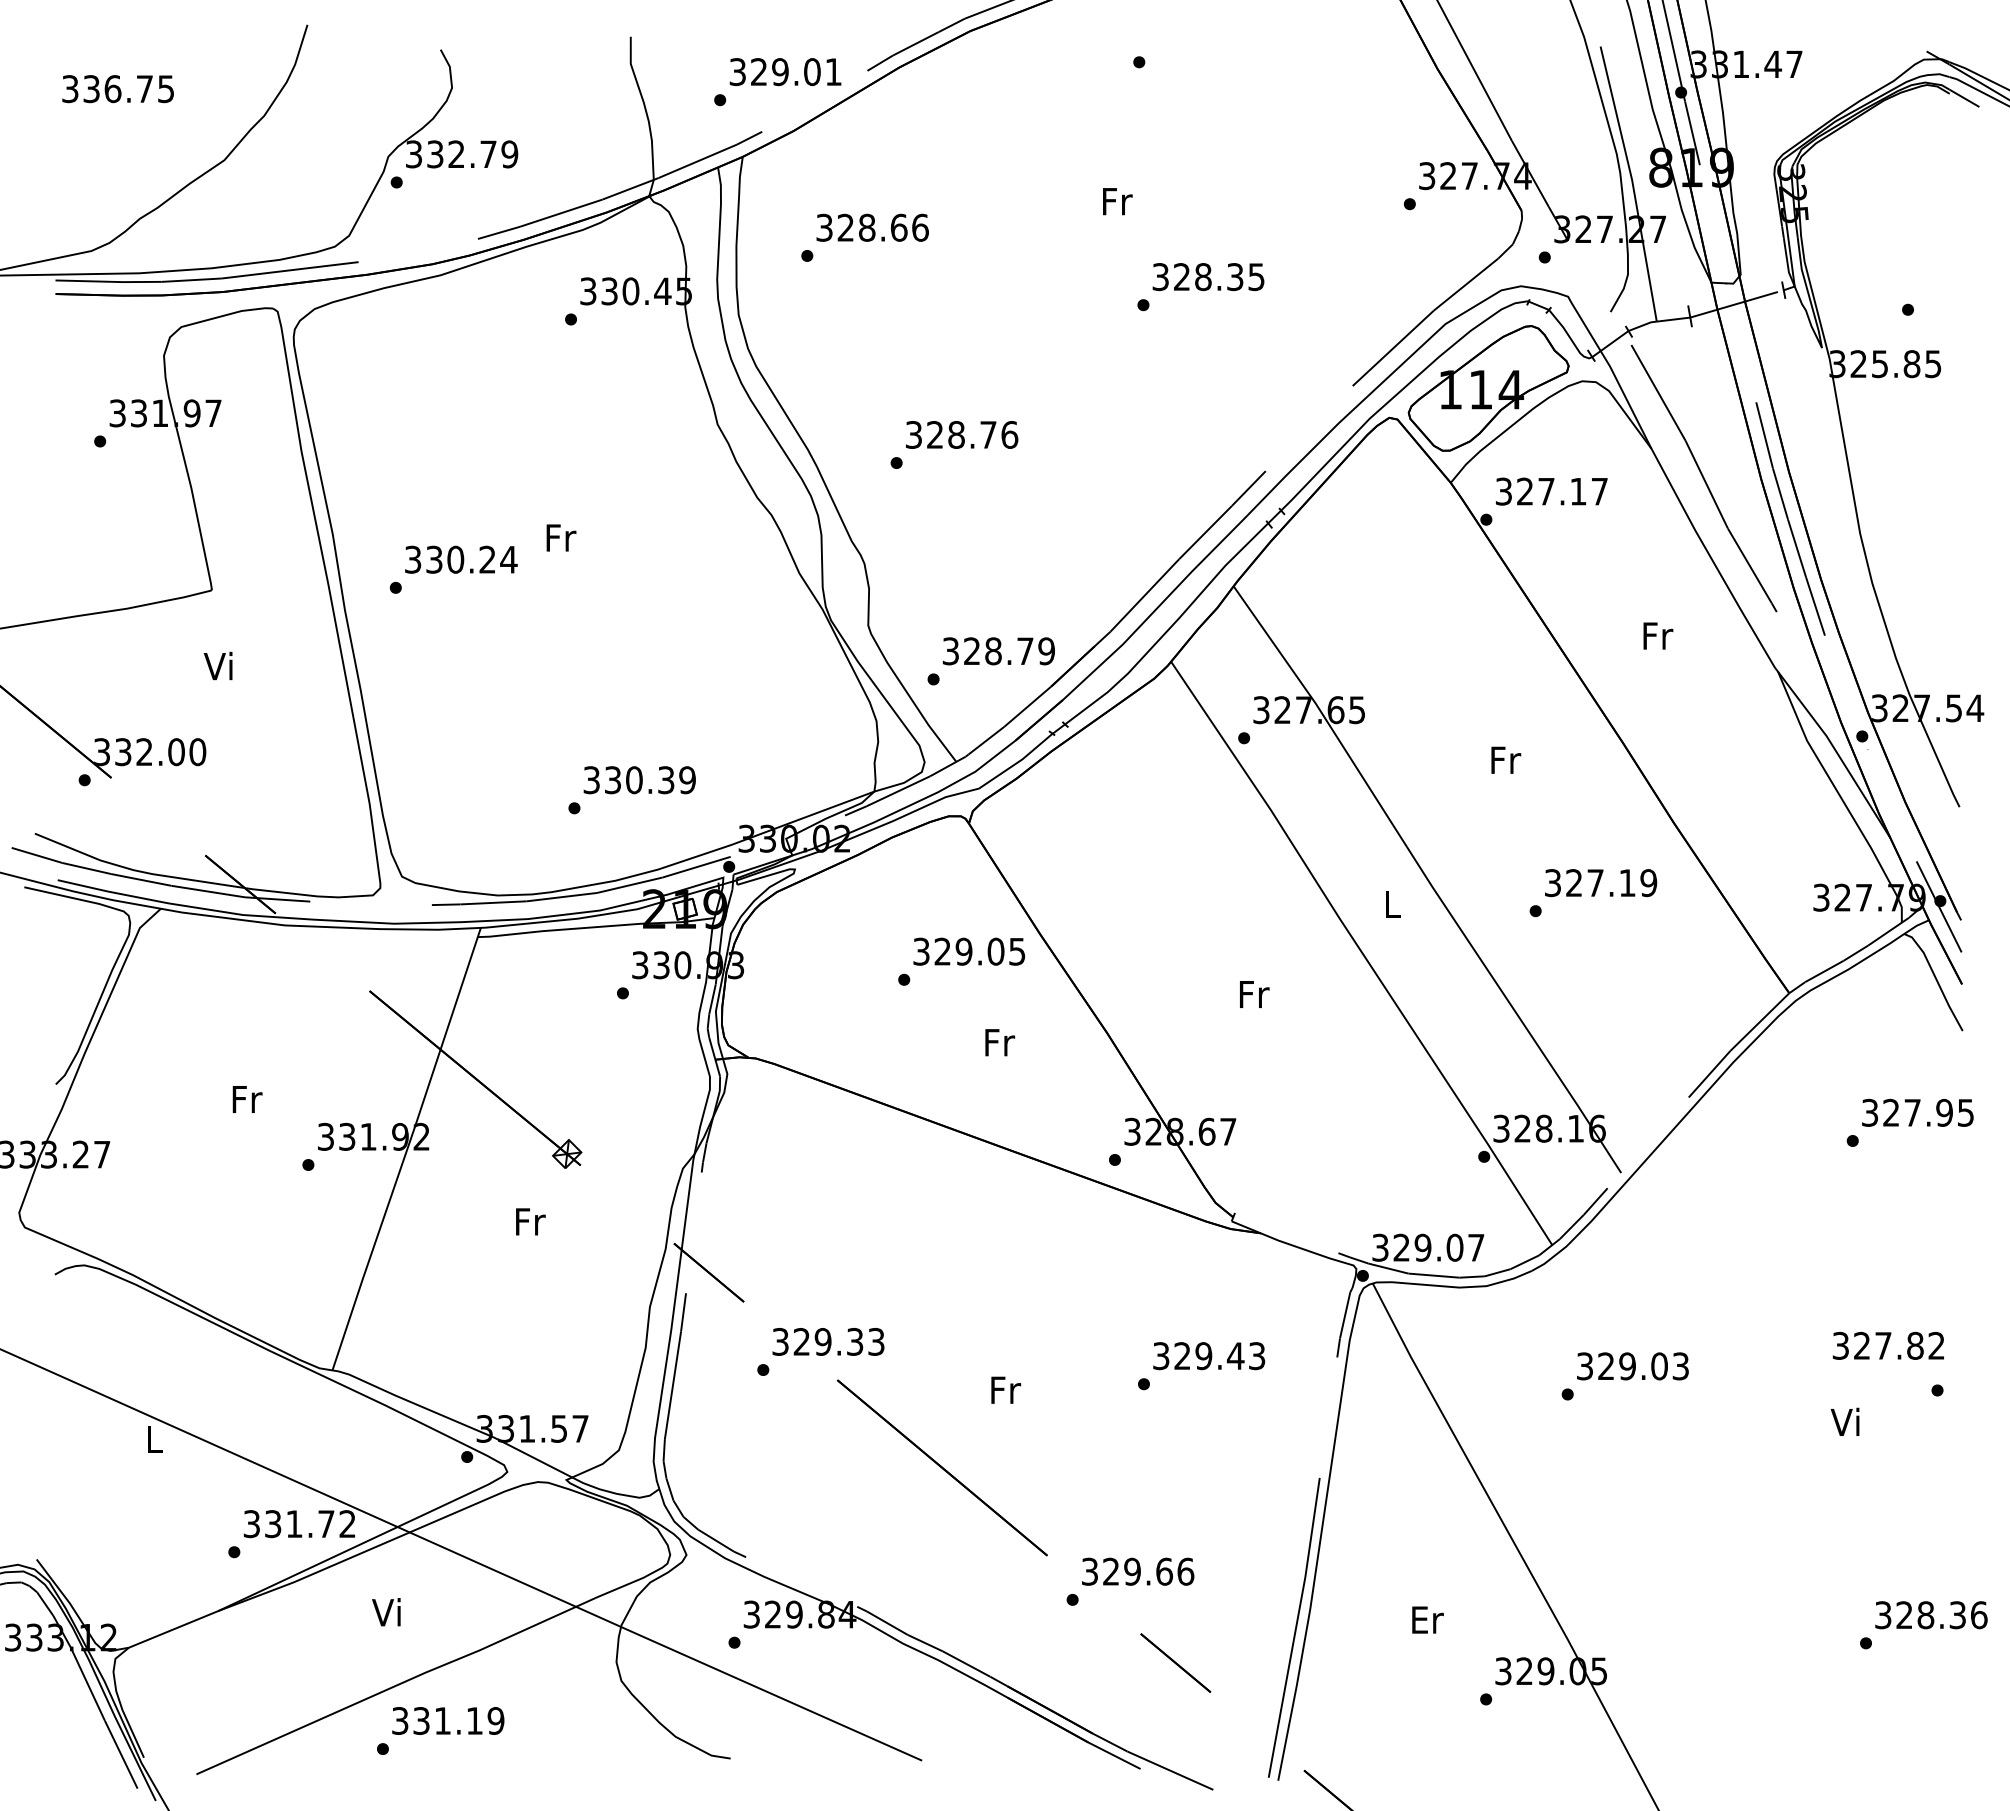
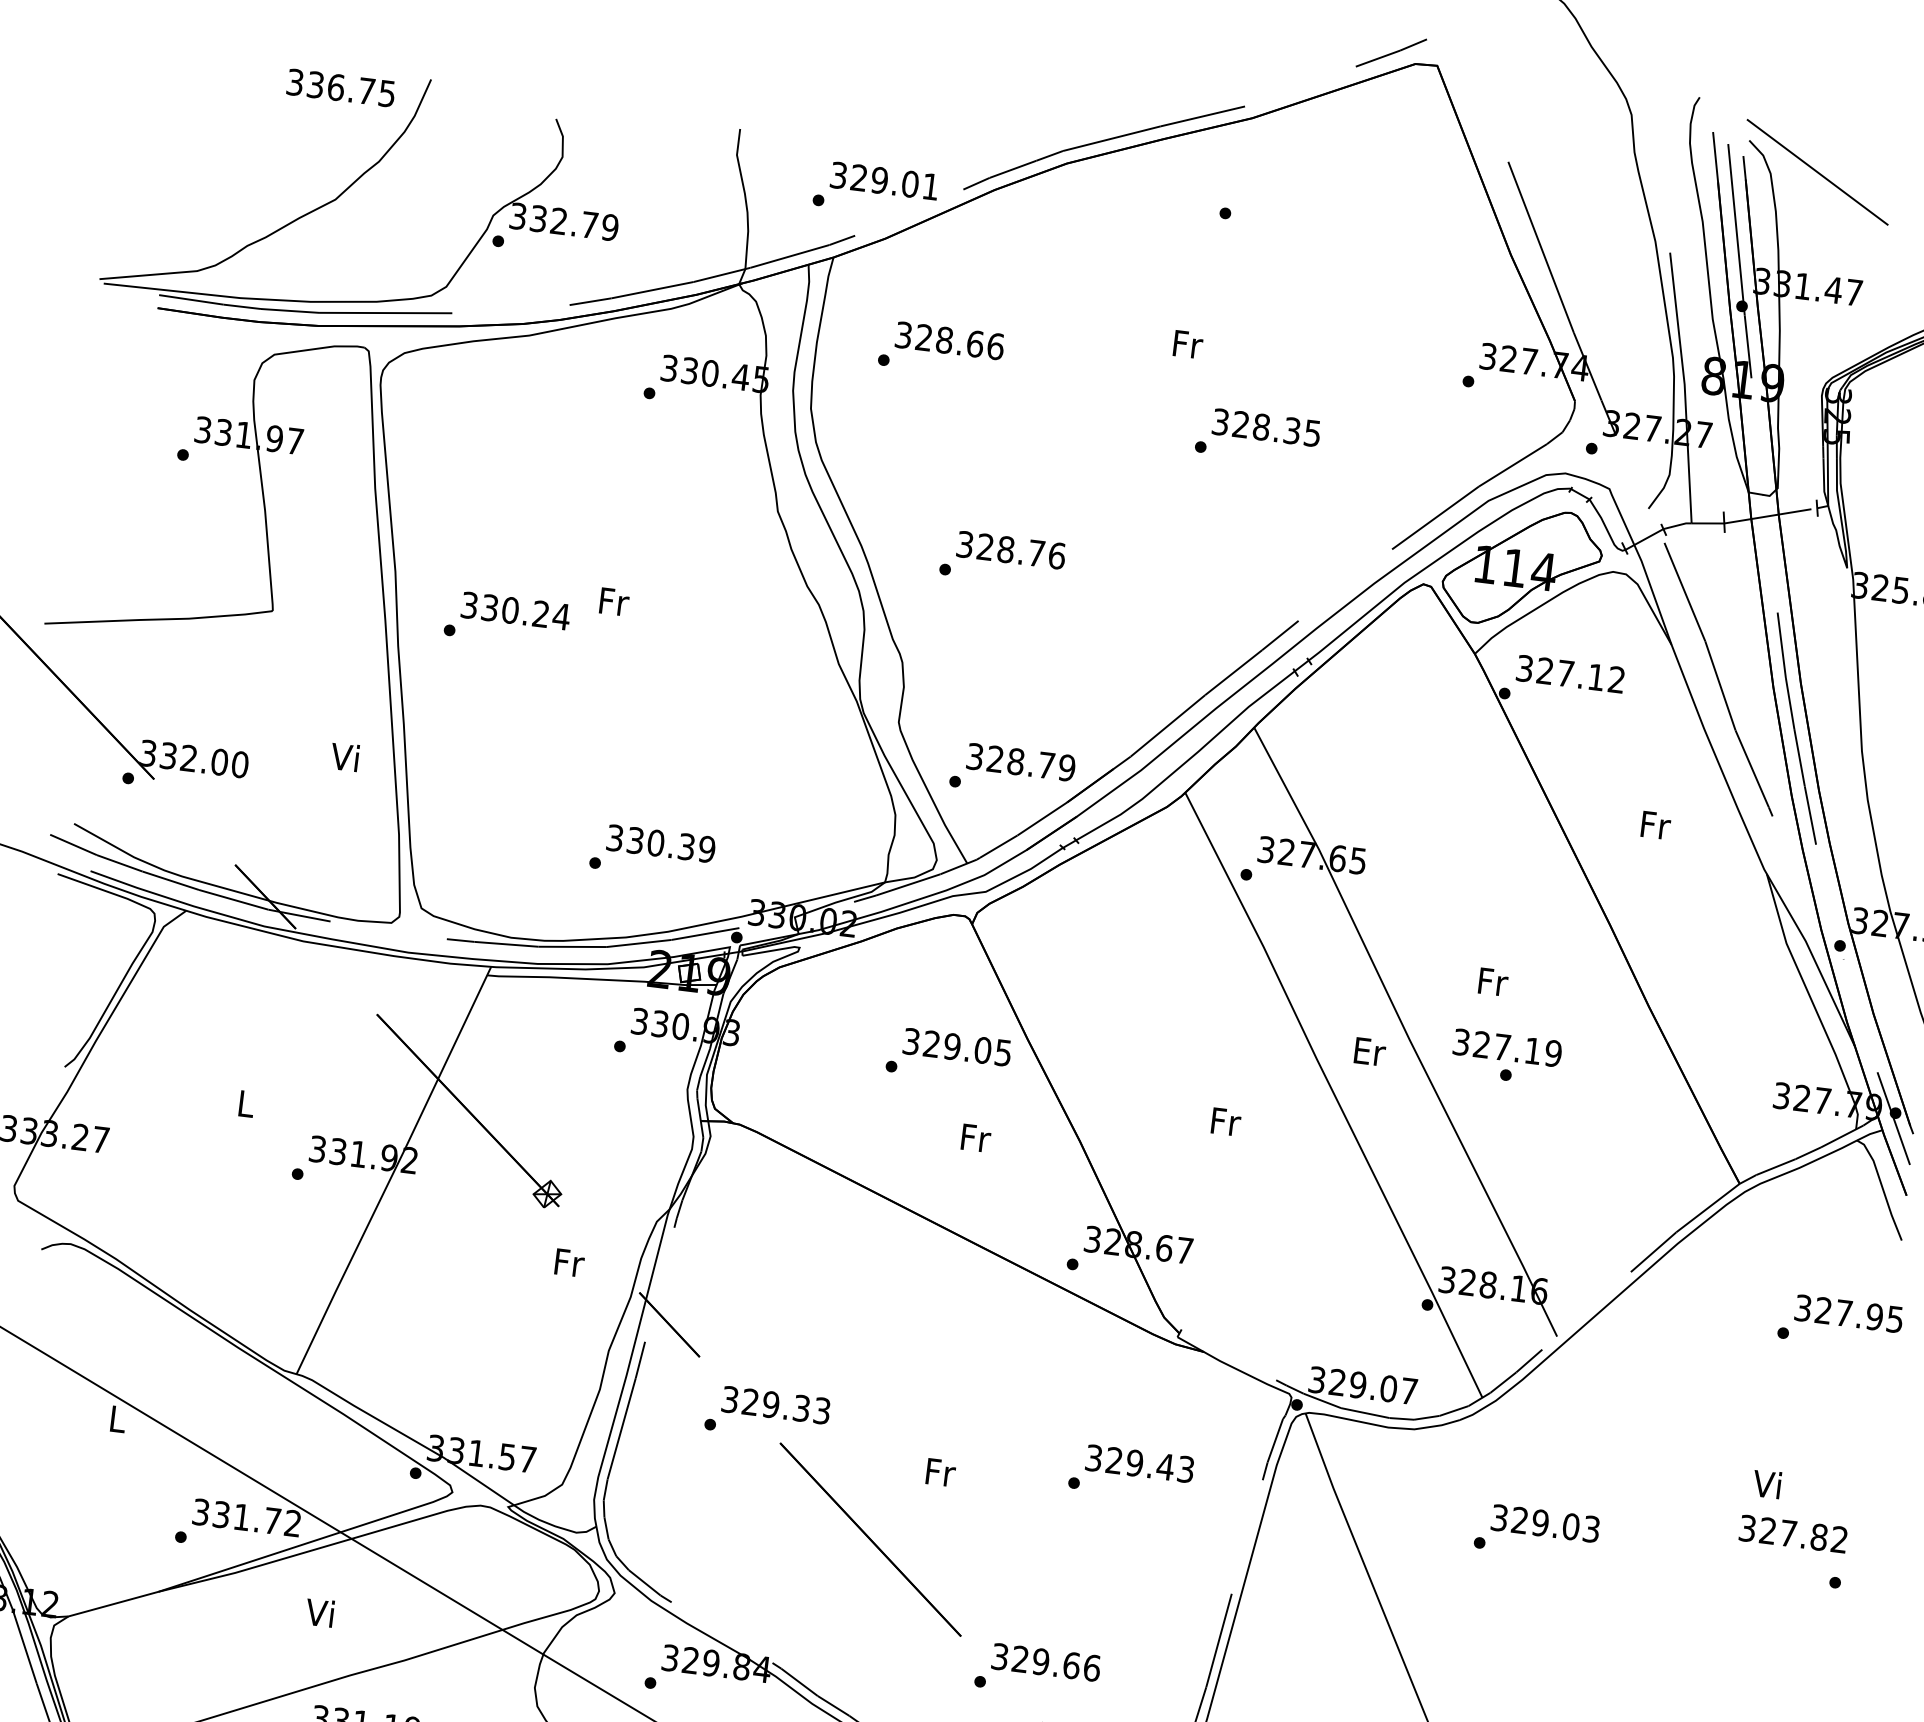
text: (117, 89) -> (340, 88), moved
text: (1599, 491) -> (1616, 679), 327.17 -> 327.12
text: (217, 665) -> (344, 756), moved
text: (1506, 759) -> (1493, 981), moved
text: (1601, 883) -> (1508, 1048), moved
text: (1393, 903) -> (1370, 1051), L -> Er
text: (247, 1099) -> (246, 1104), Fr -> L
text: (530, 1221) -> (569, 1262), moved
text: (1844, 1421) -> (1766, 1483), moved

